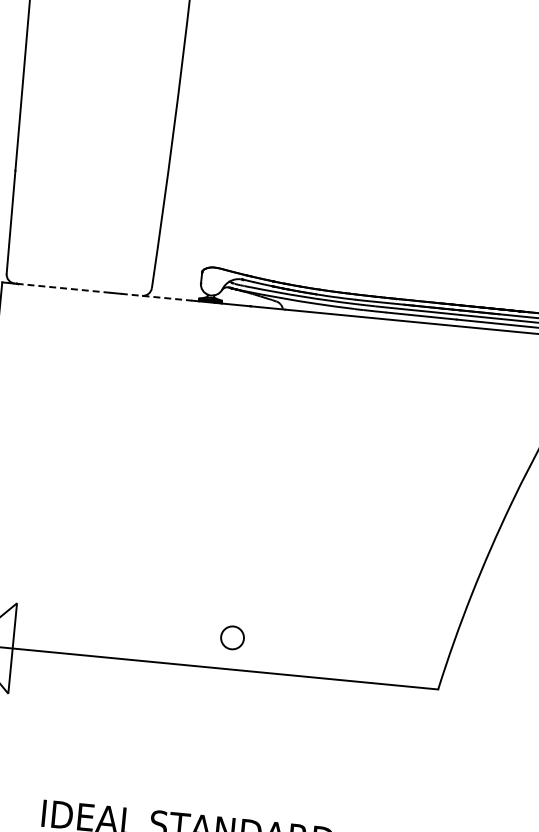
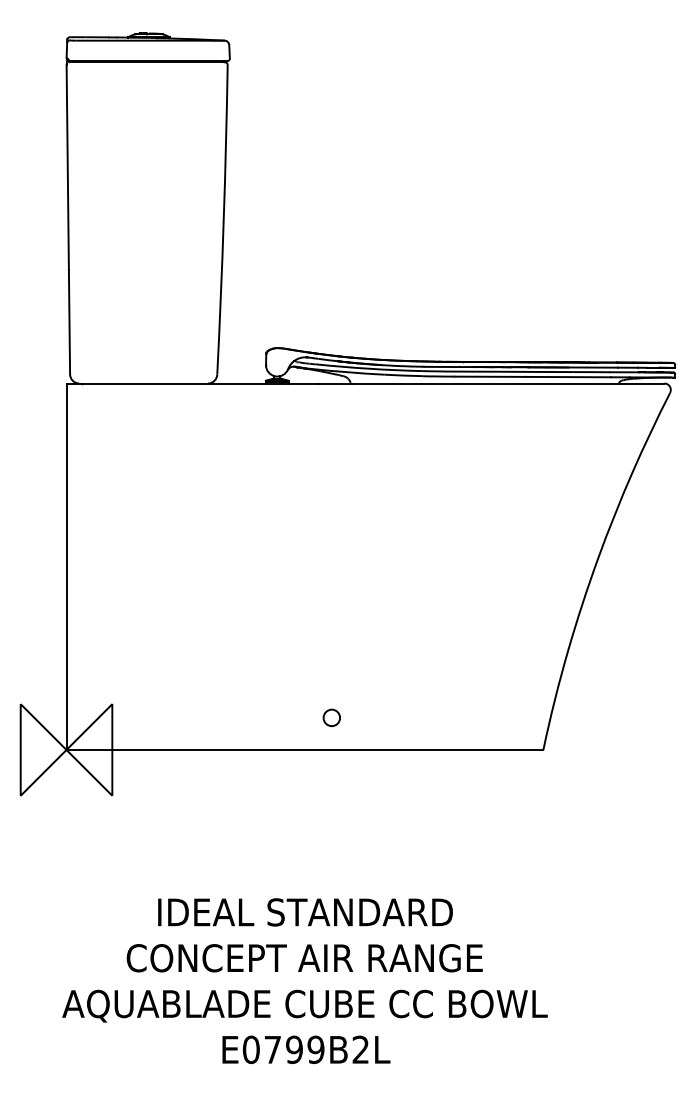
line: (63, 288) -> (128, 383), dashed -> solid
line: (157, 297) -> (223, 383), dashed -> solid
circle: (232, 637) -> (331, 717), size x0.71

